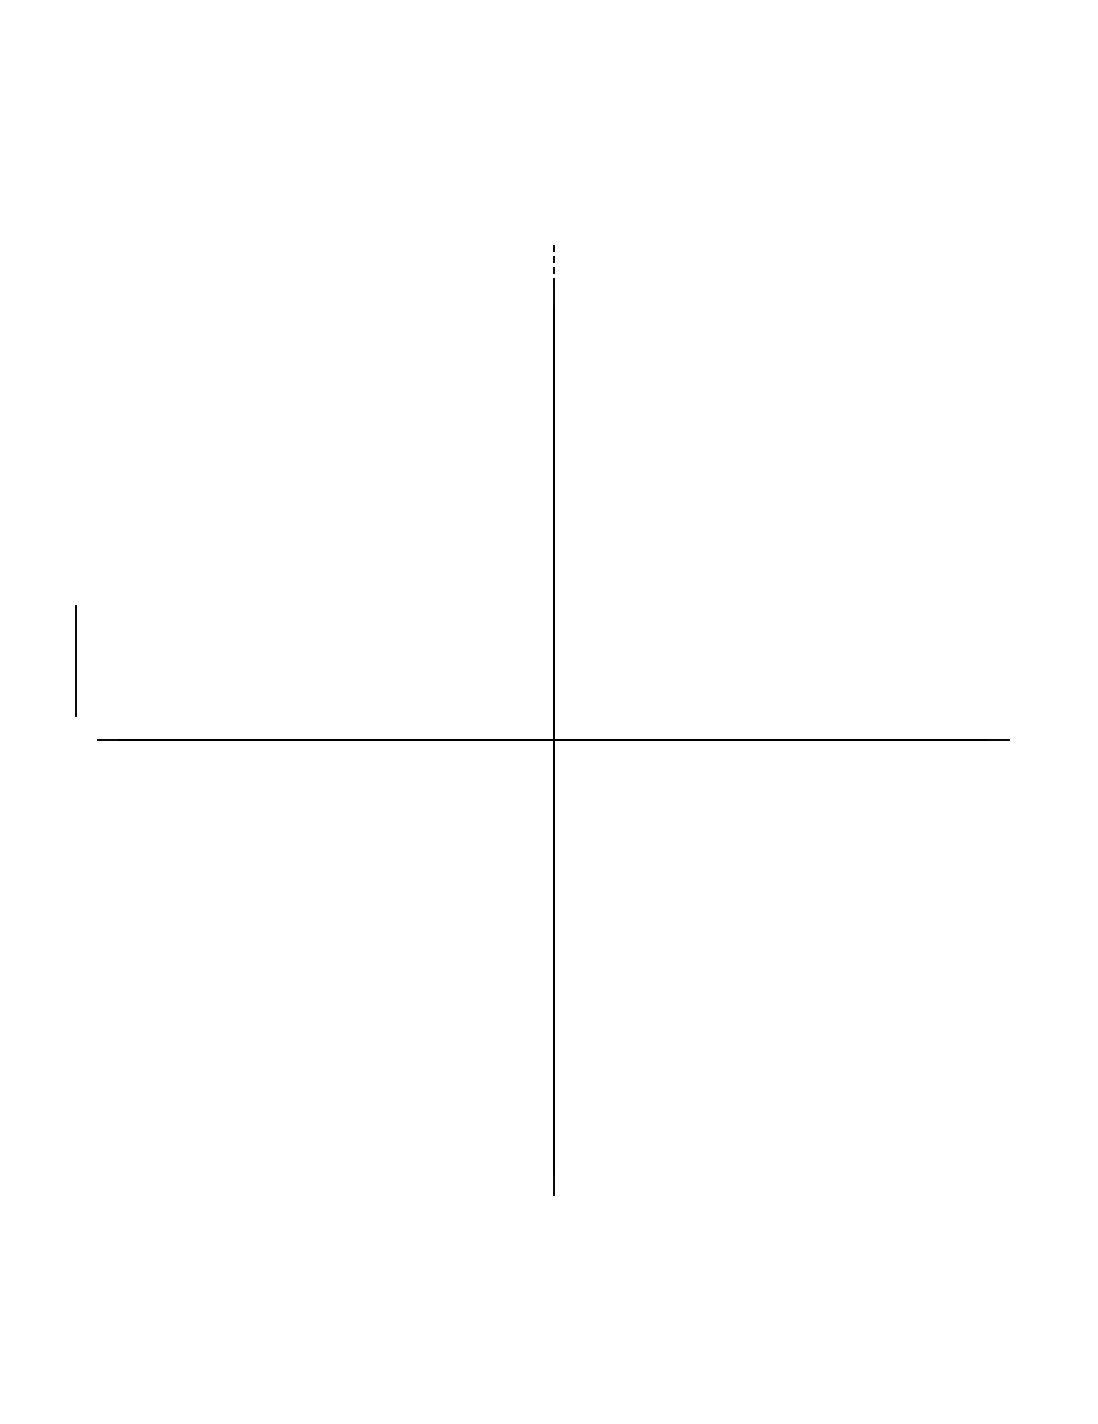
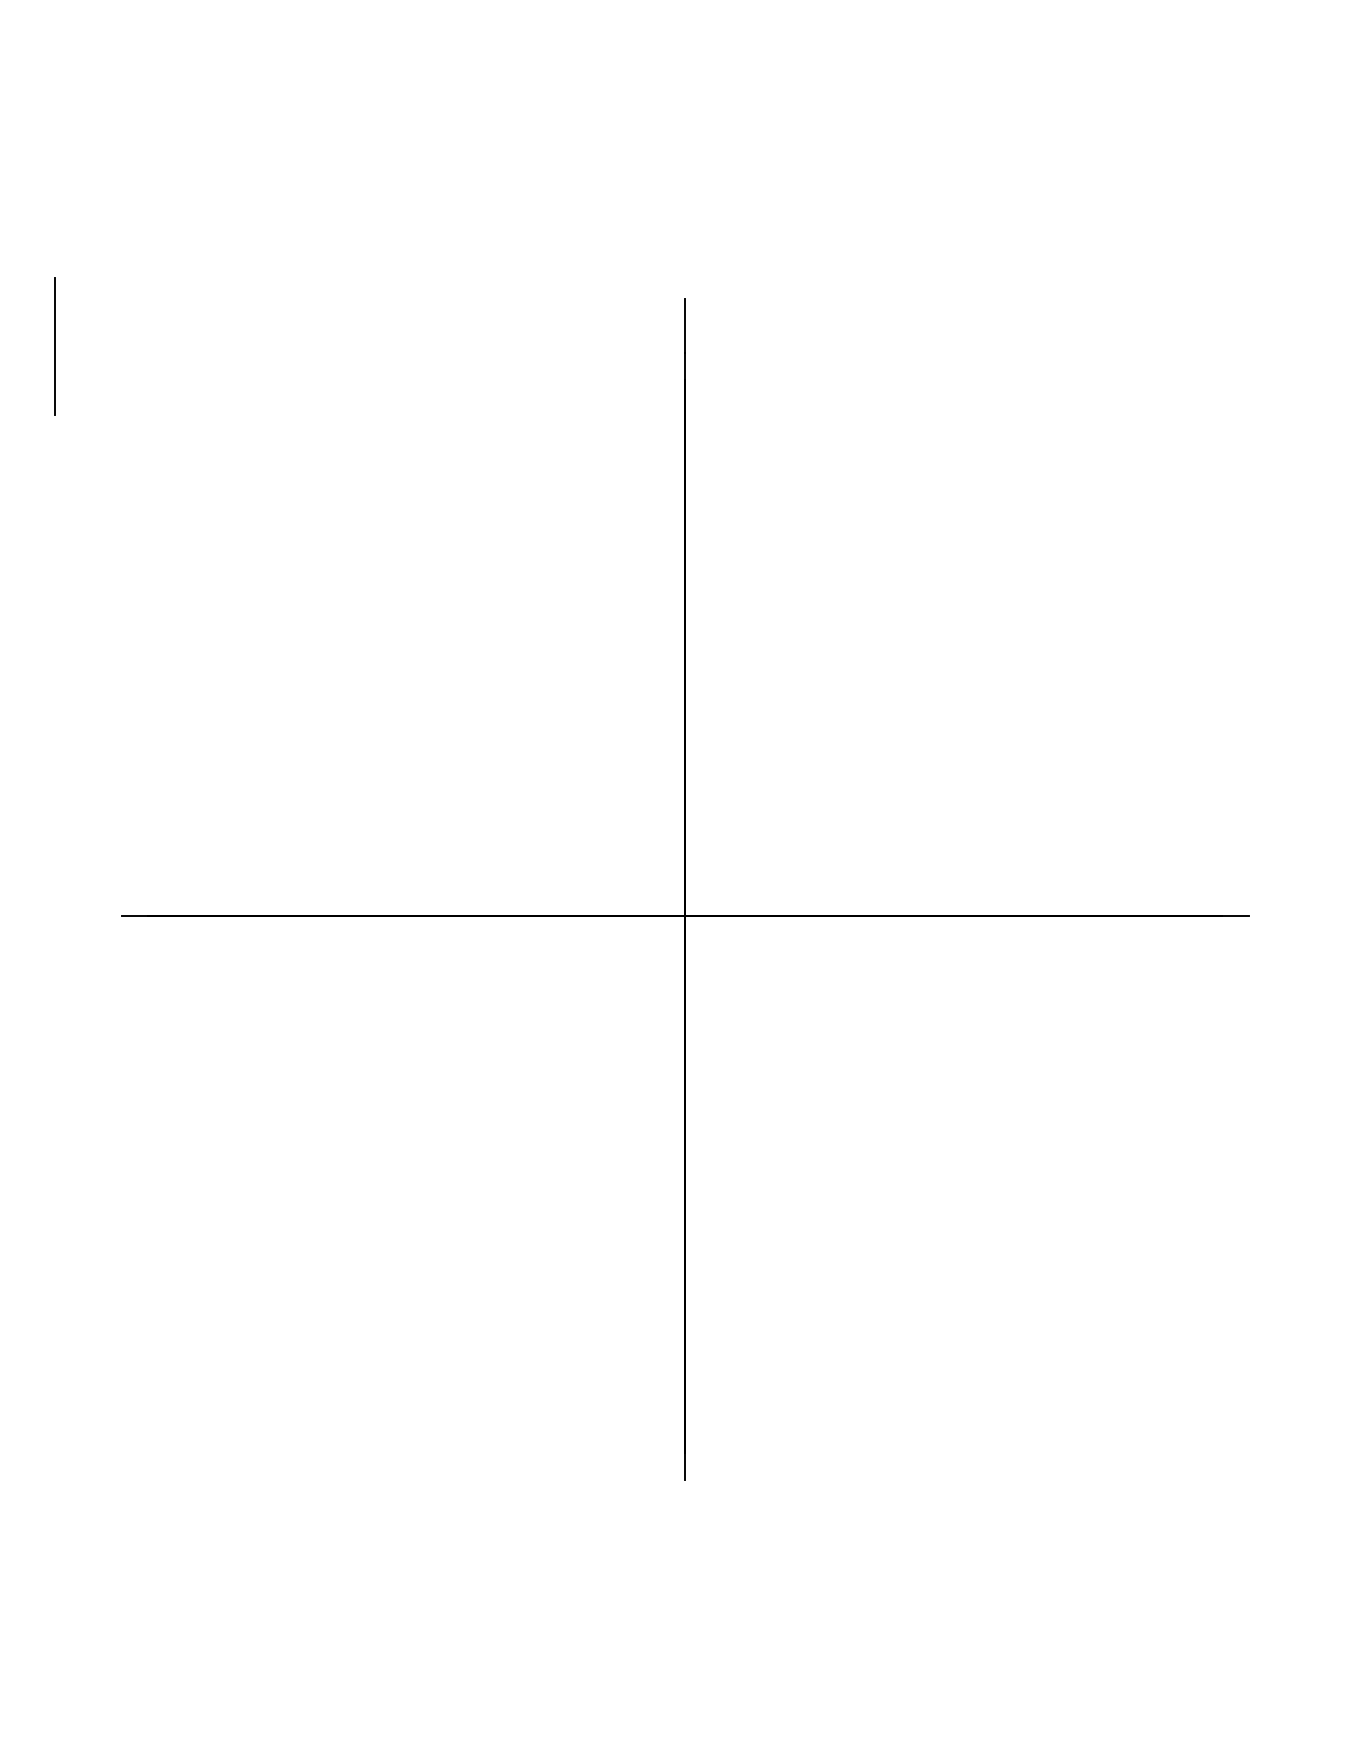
line: (553, 263) -> (685, 326), dashed -> solid
line: (75, 660) -> (53, 346), moved

